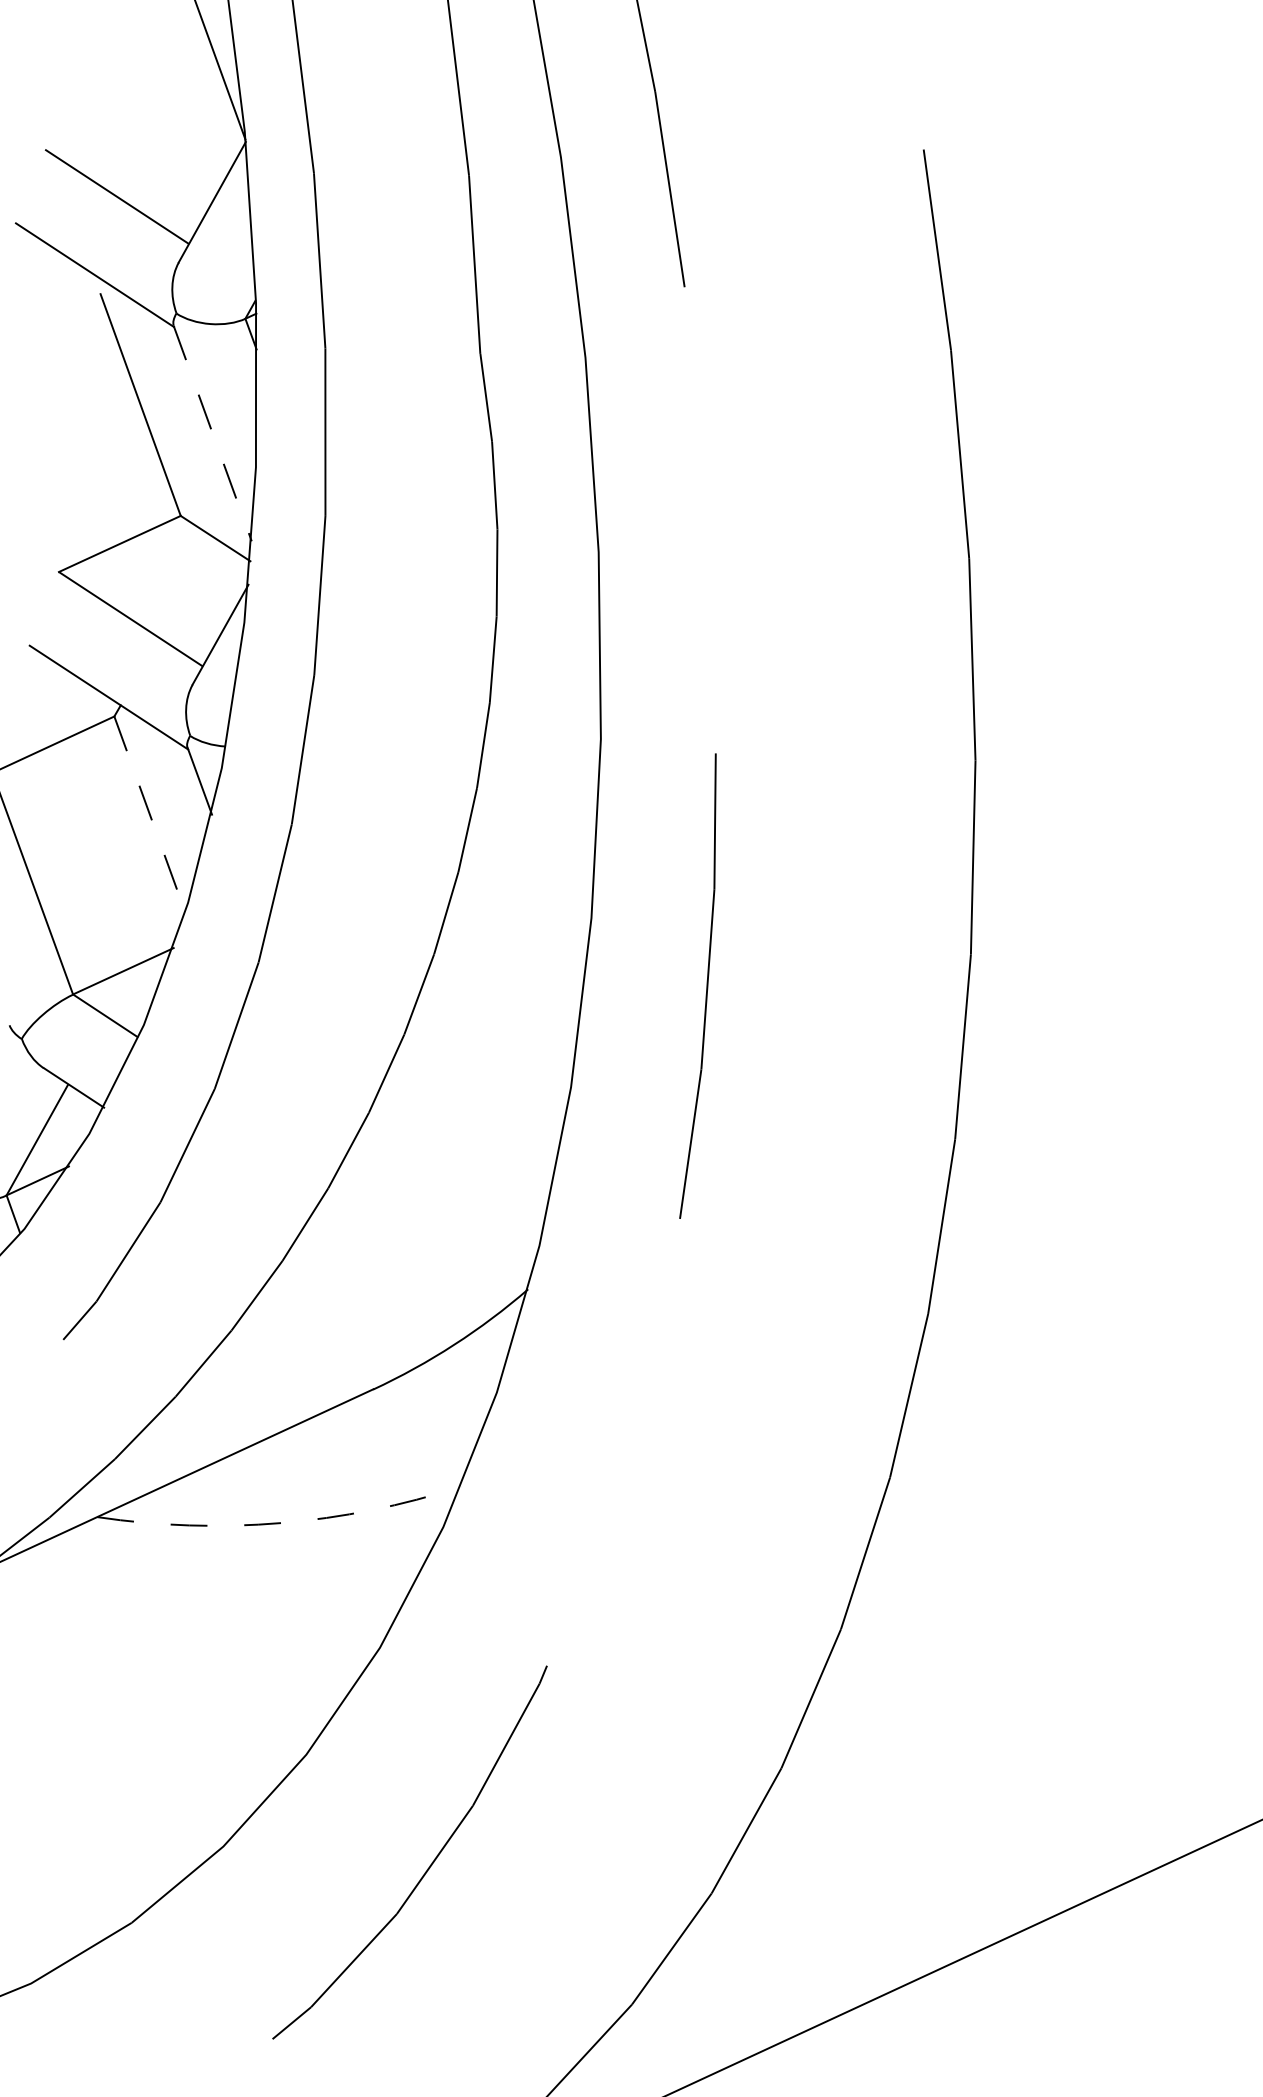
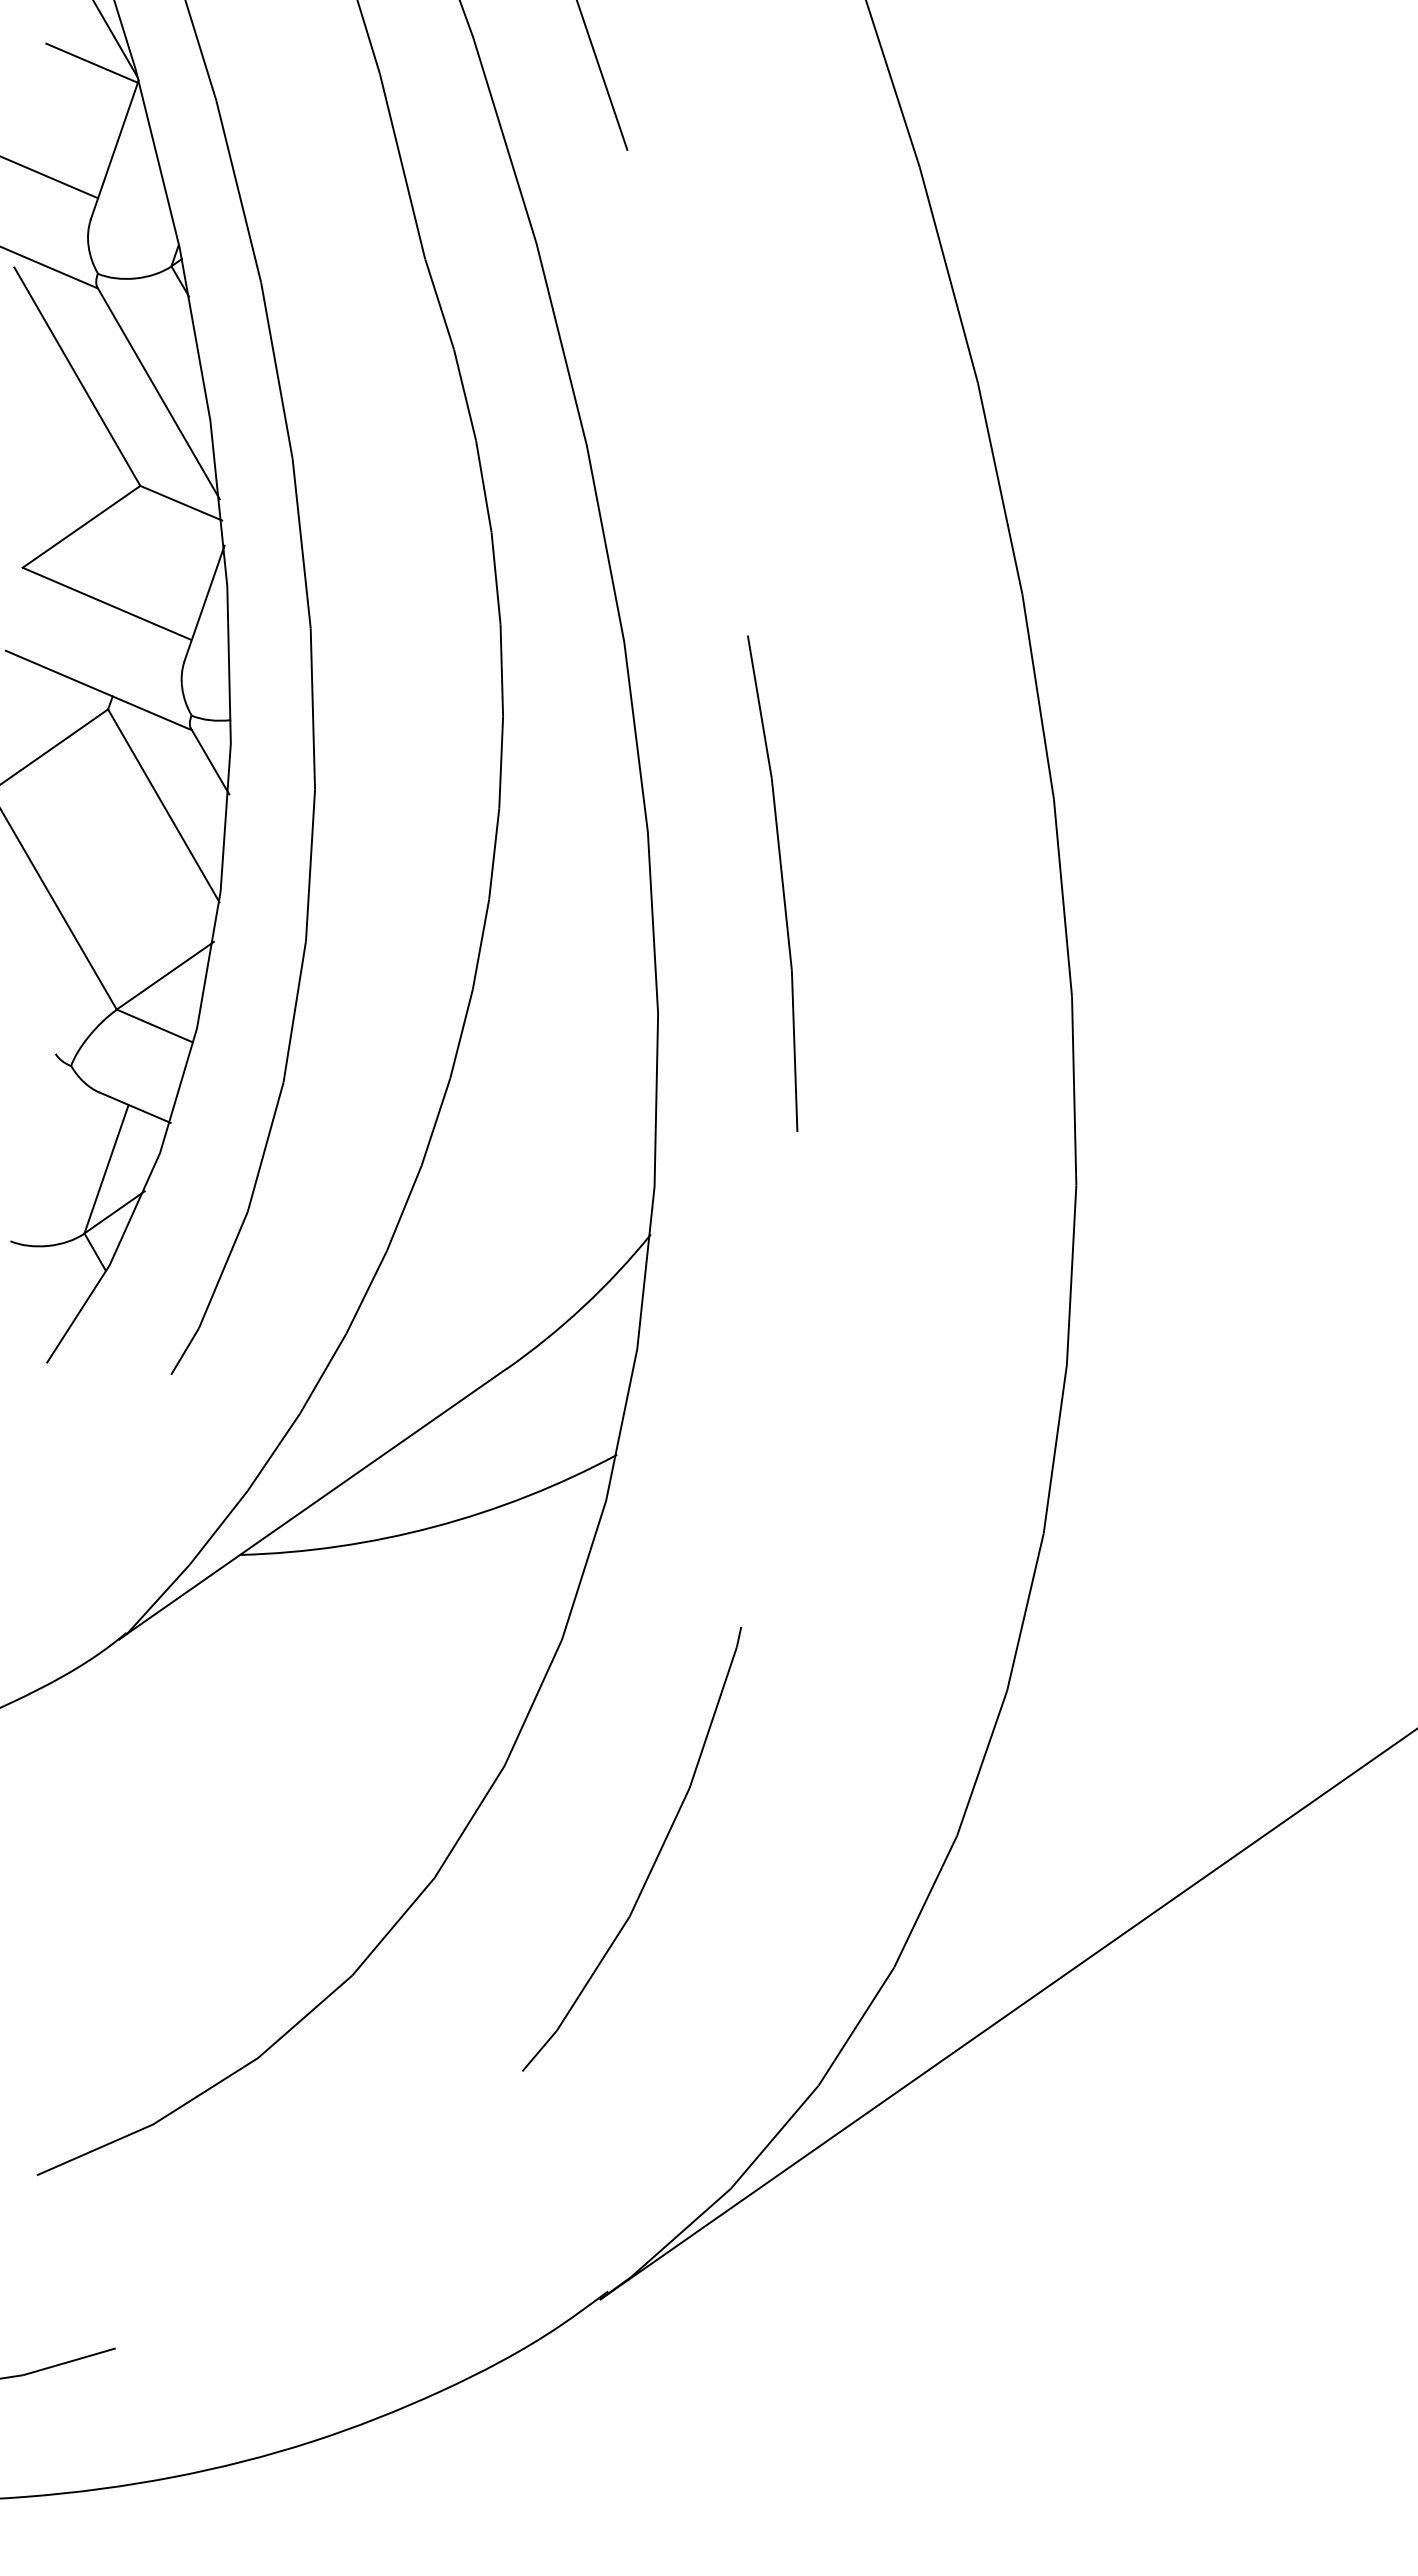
line: (205, 117) -> (91, 62), added
line: (212, 433) -> (158, 393), dashed -> solid
line: (150, 815) -> (164, 806), dashed -> solid
arc: (280, 1522) -> (434, 1526), dashed -> solid

